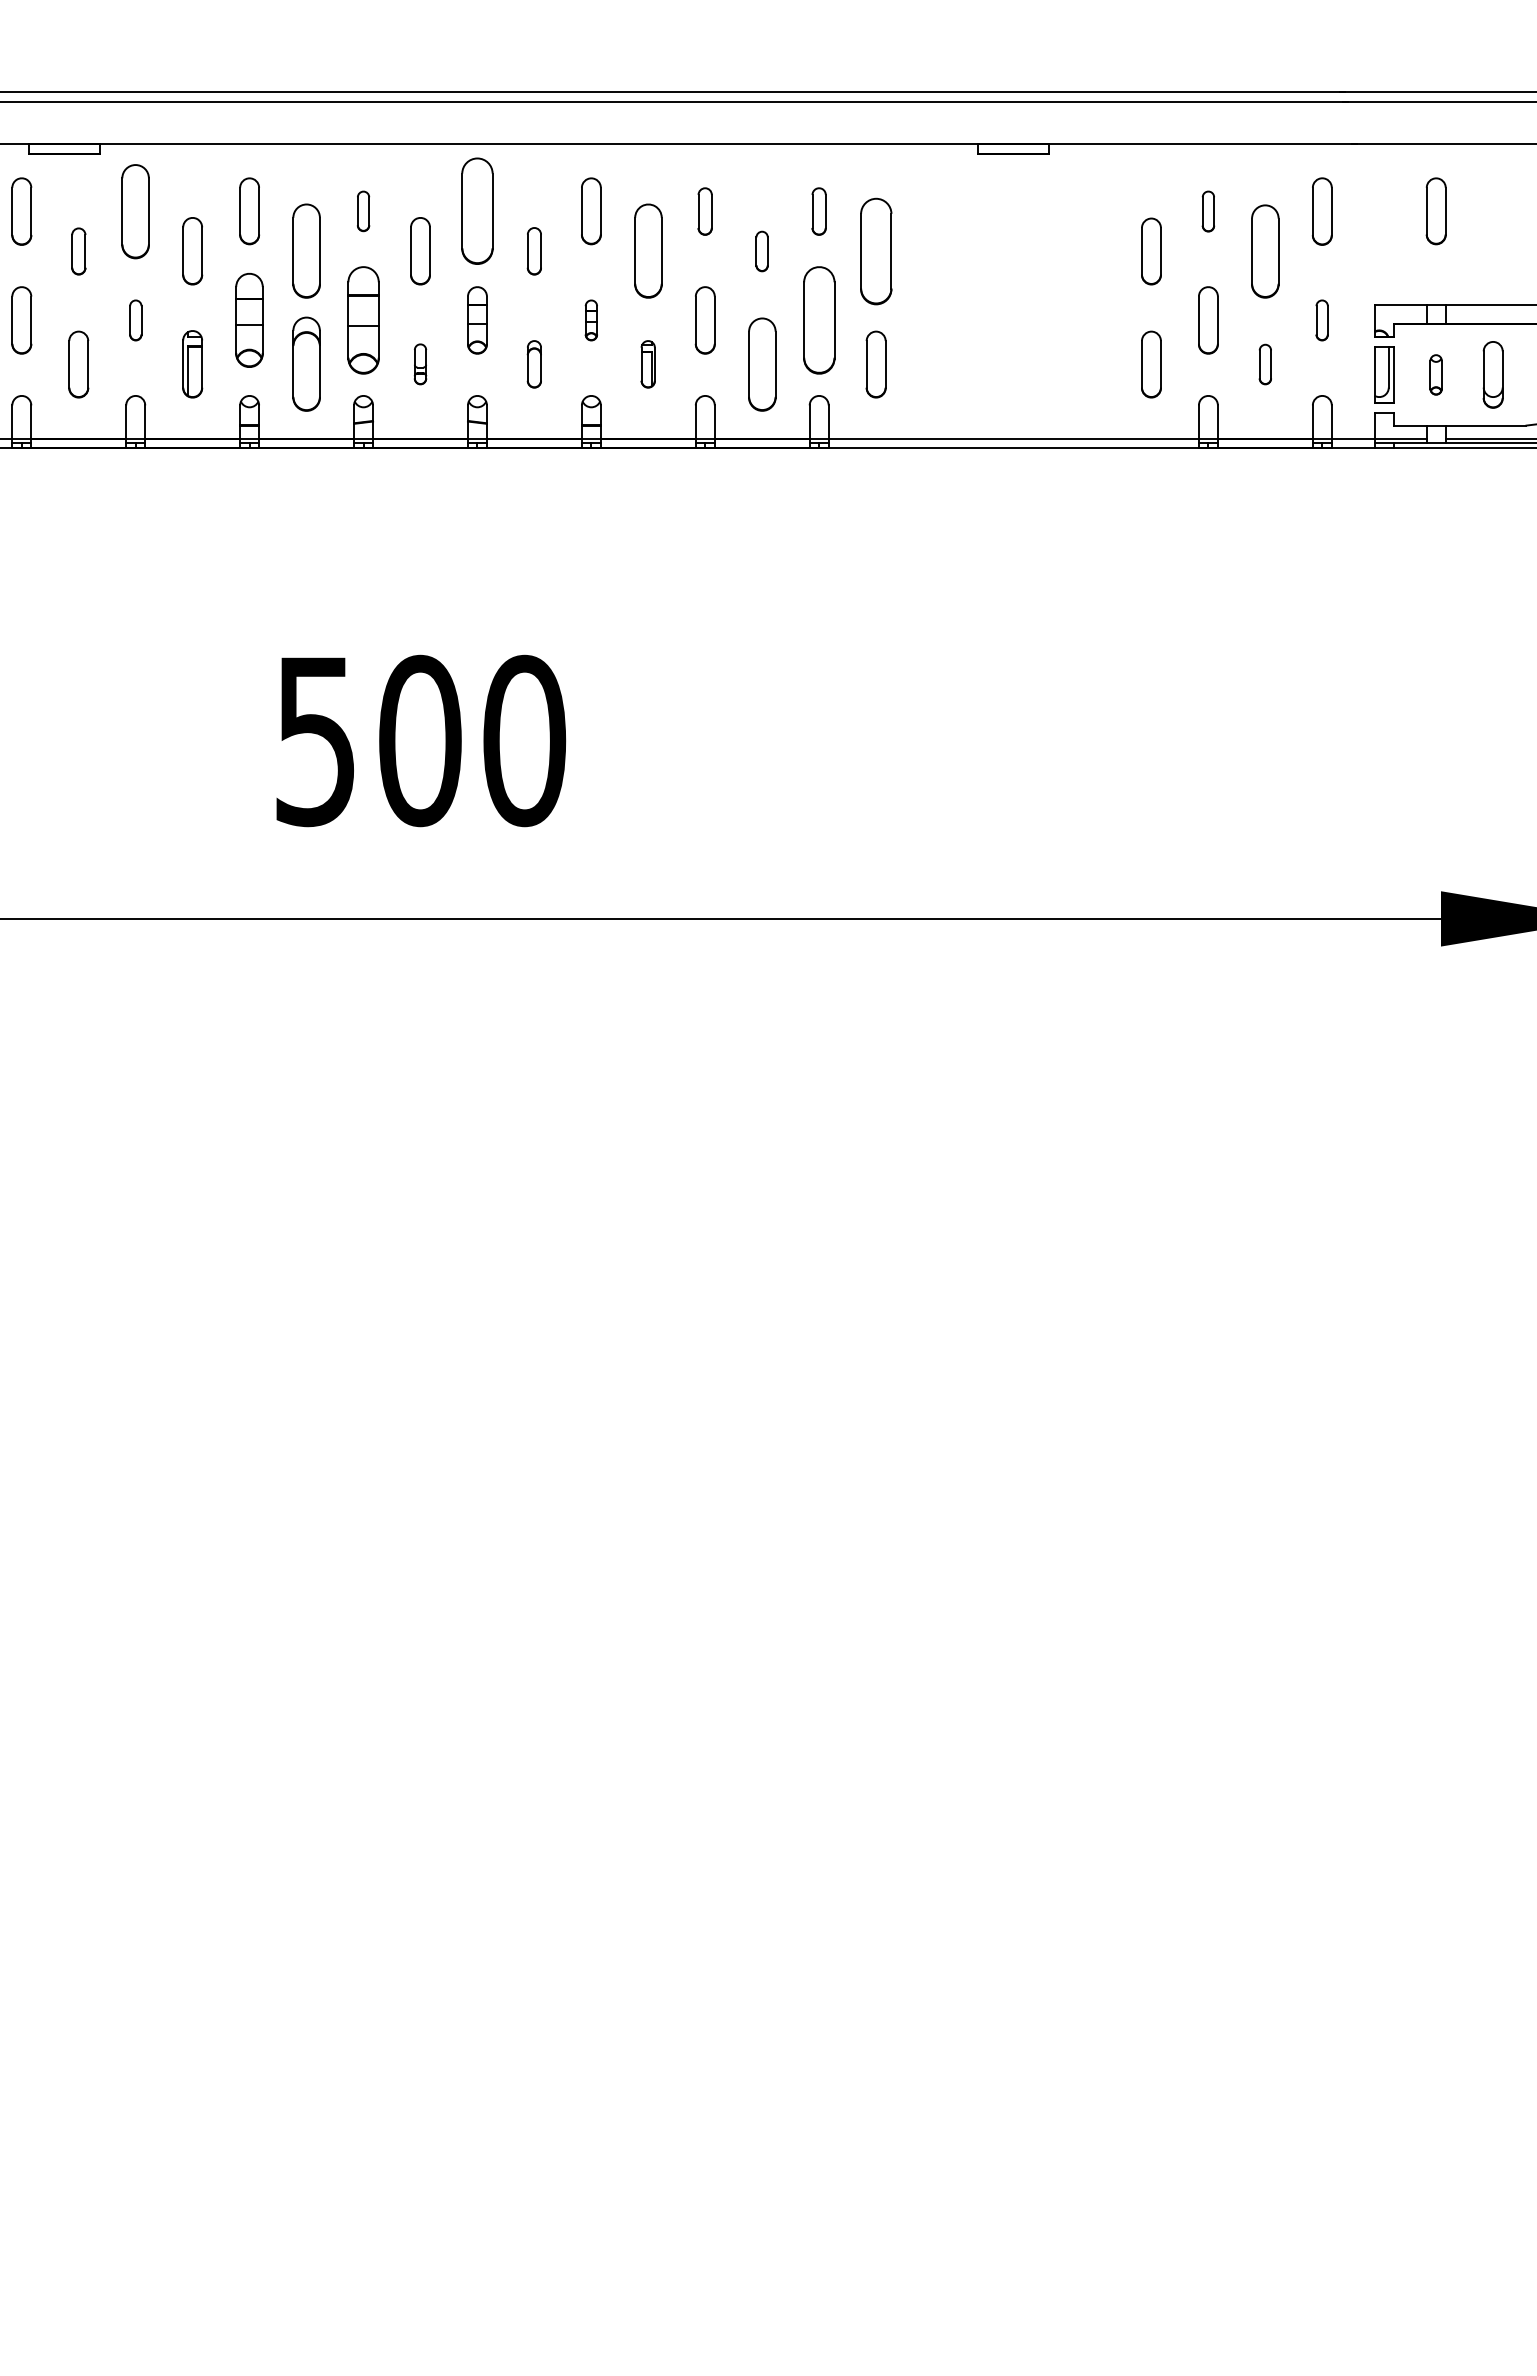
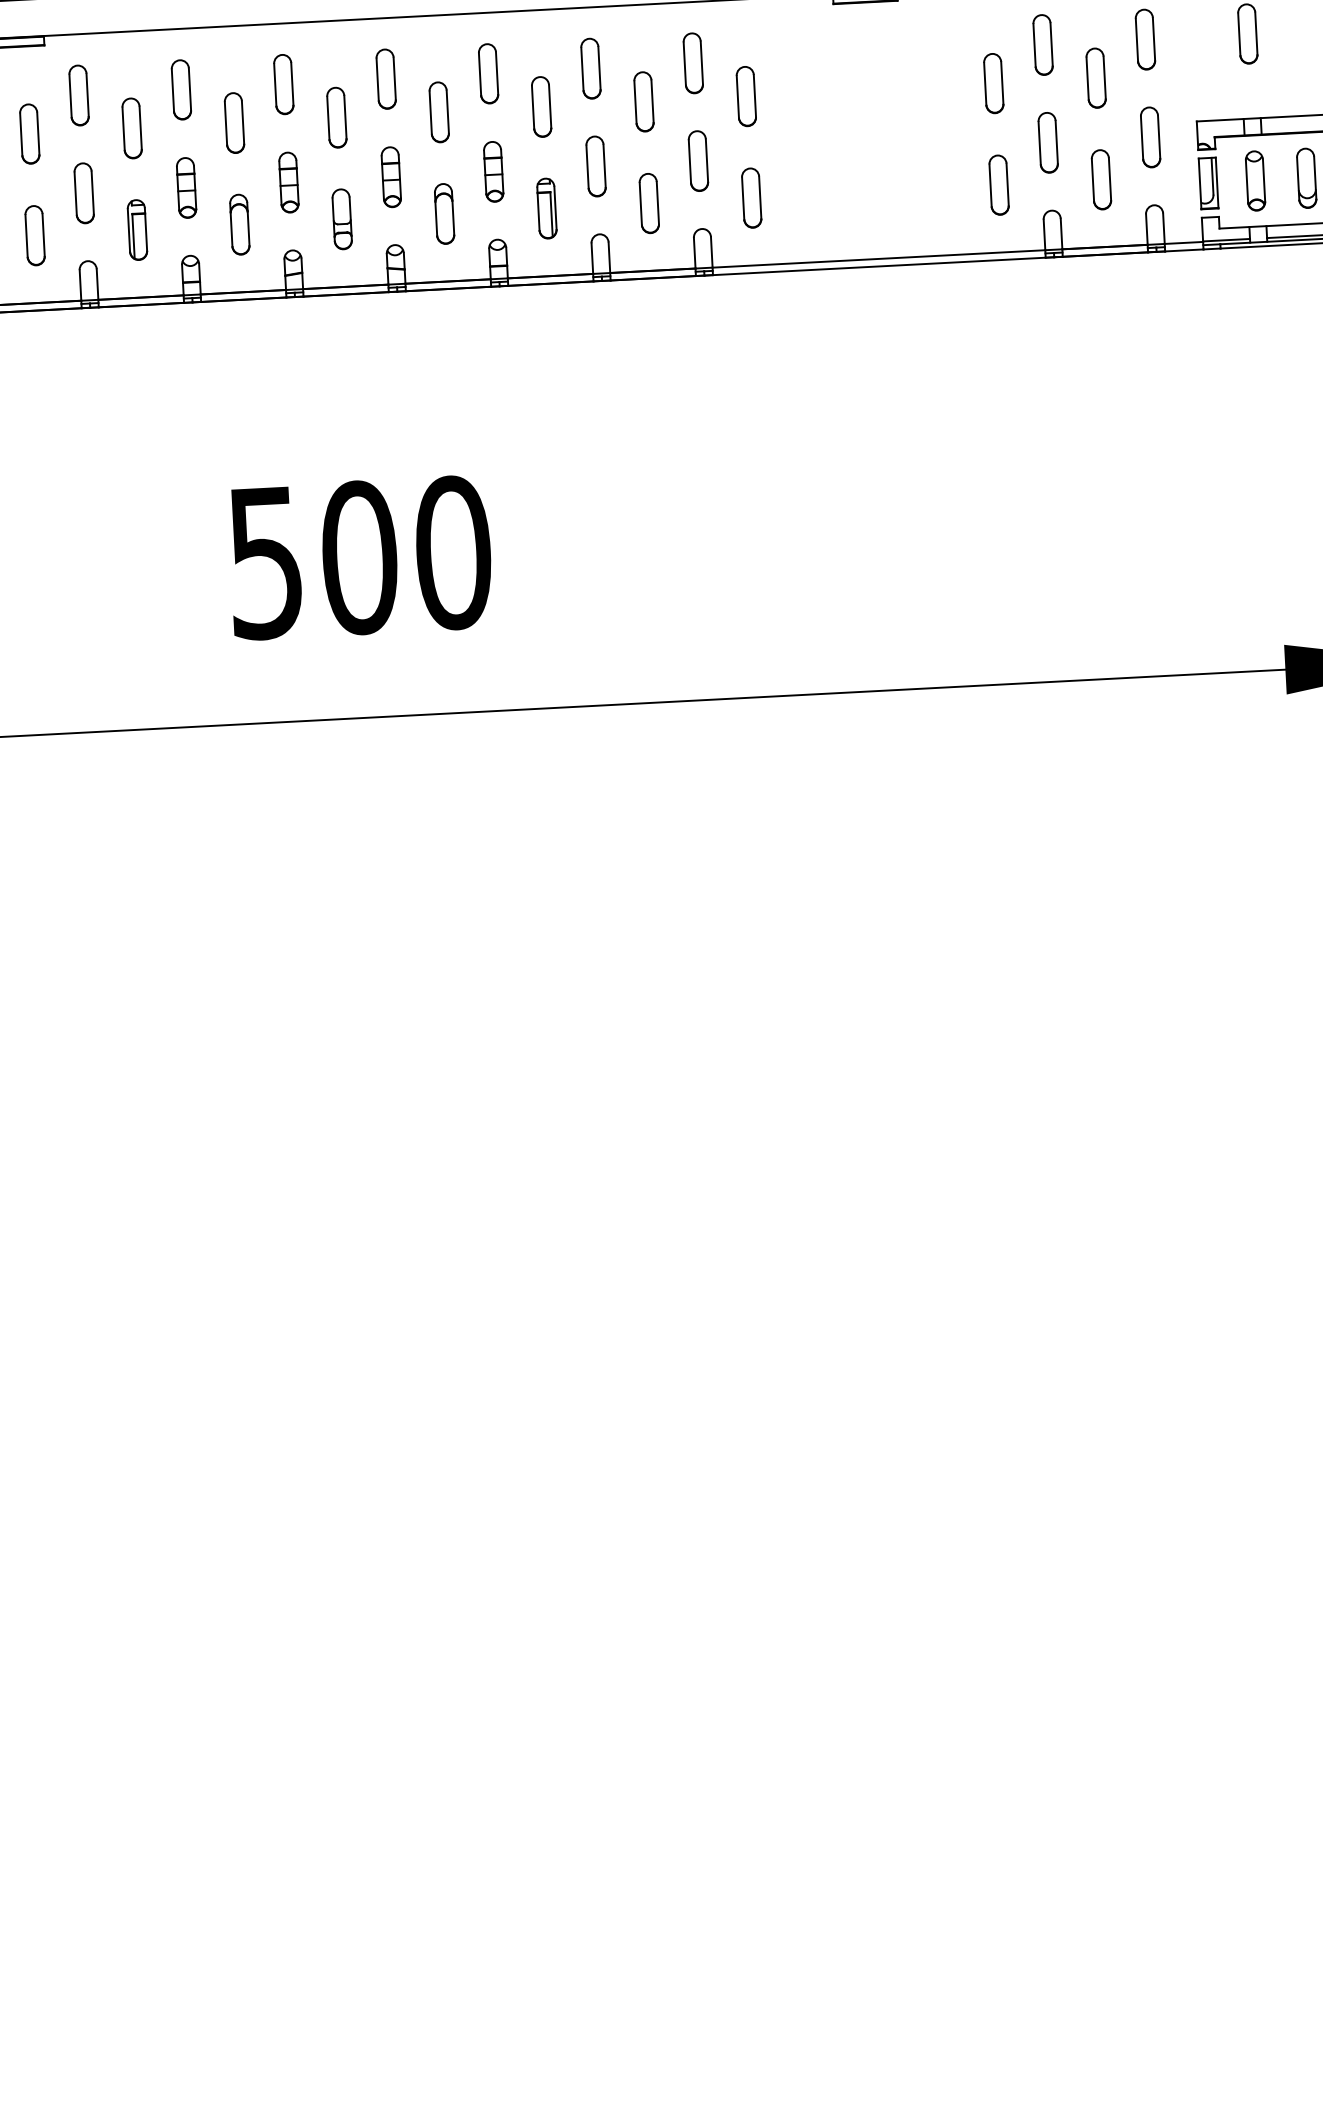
part: (135, 211) -> (78, 95), size x0.71
part: (363, 211) -> (283, 84), size x1.67
part: (477, 211) -> (386, 79), size x0.62
part: (704, 211) -> (590, 68), size x1.43
part: (818, 211) -> (692, 63), size x1.43
part: (1208, 211) -> (1043, 44), size x1.67
part: (78, 251) -> (29, 134), size x1.43
part: (306, 251) -> (234, 123), size x0.71
part: (534, 251) -> (439, 112), size x1.43
part: (647, 251) -> (540, 107), size x0.71
part: (761, 251) -> (643, 101), size x1.67
part: (875, 251) -> (745, 96), size x0.62
part: (1265, 251) -> (1096, 78), size x0.71
part: (135, 320) -> (84, 193), size x1.67
part: (249, 320) -> (186, 188), size x0.71
part: (363, 320) -> (288, 182), size x0.62
part: (591, 320) -> (493, 171), size x1.67
part: (818, 320) -> (697, 161), size x0.62
part: (1321, 320) -> (1149, 137), size x1.67
part: (306, 364) -> (239, 224), size x0.71
part: (420, 364) -> (342, 219), size x1.67
part: (534, 364) -> (444, 214), size x1.43
part: (647, 364) -> (546, 208), size x1.43
part: (761, 364) -> (648, 203), size x0.71
part: (1265, 364) -> (1101, 179), size x1.67
part: (1435, 374) -> (1254, 180), size x1.67

